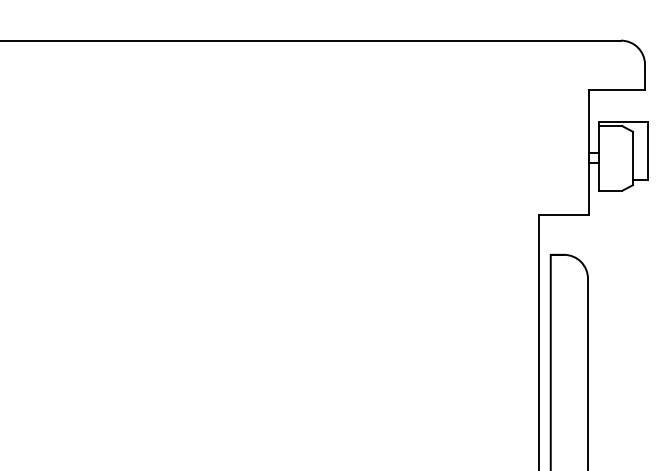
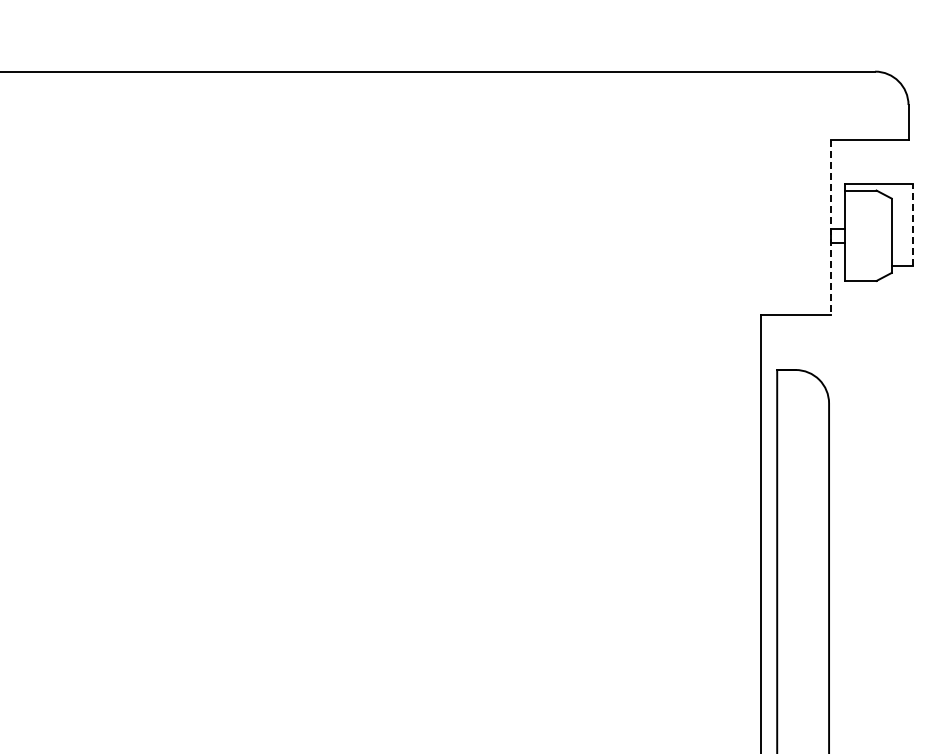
line: (647, 150) -> (912, 224), solid -> dashed
line: (589, 152) -> (830, 227), solid -> dashed

